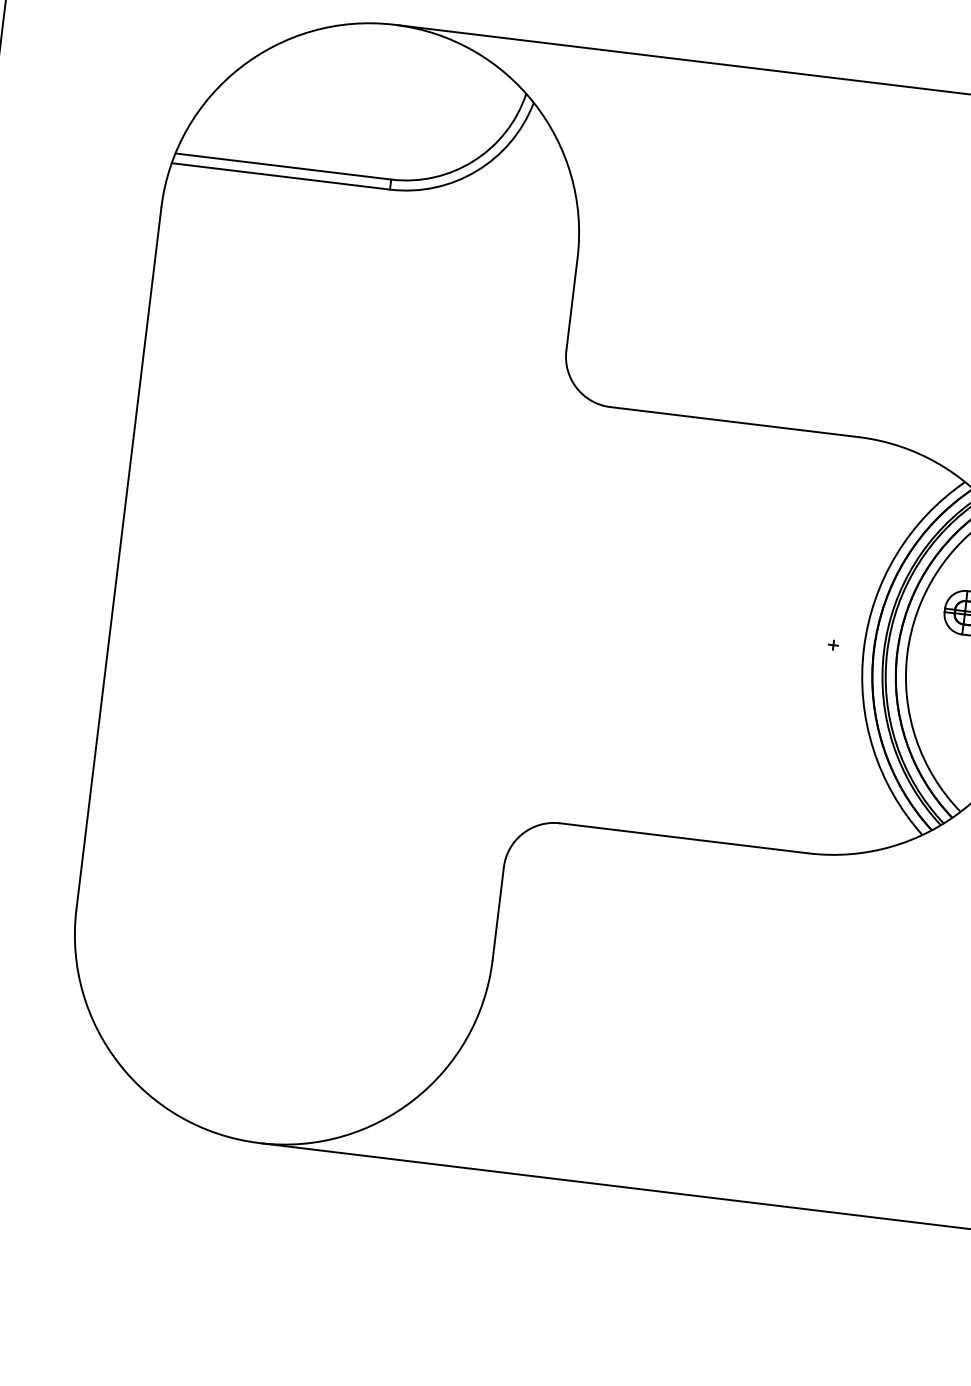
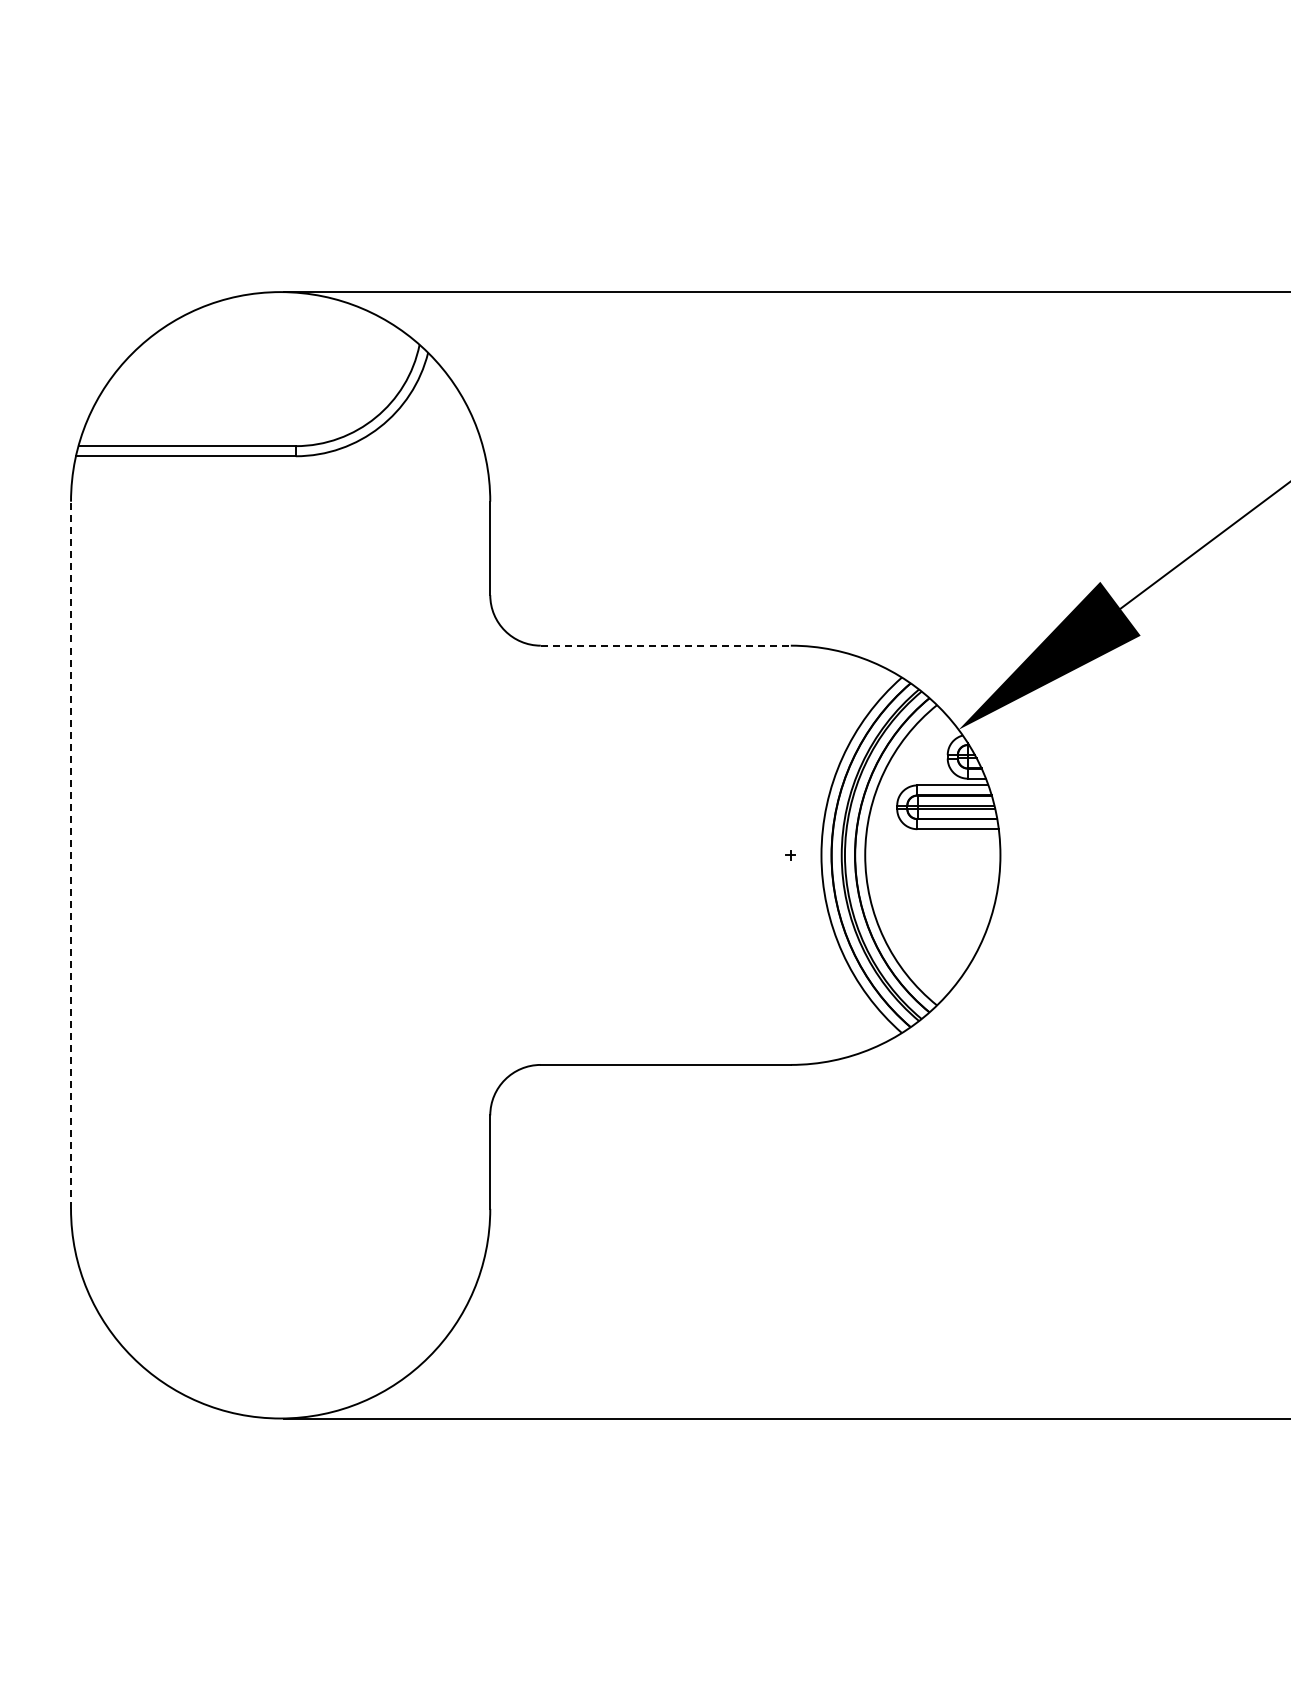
line: (735, 422) -> (666, 645), solid -> dashed
line: (119, 559) -> (71, 855), solid -> dashed

